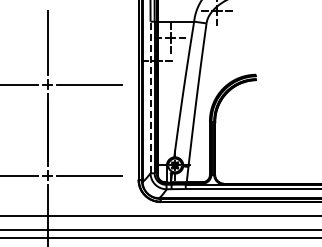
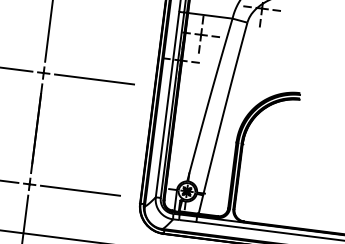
line: (150, 97) -> (167, 104), dashed -> solid

